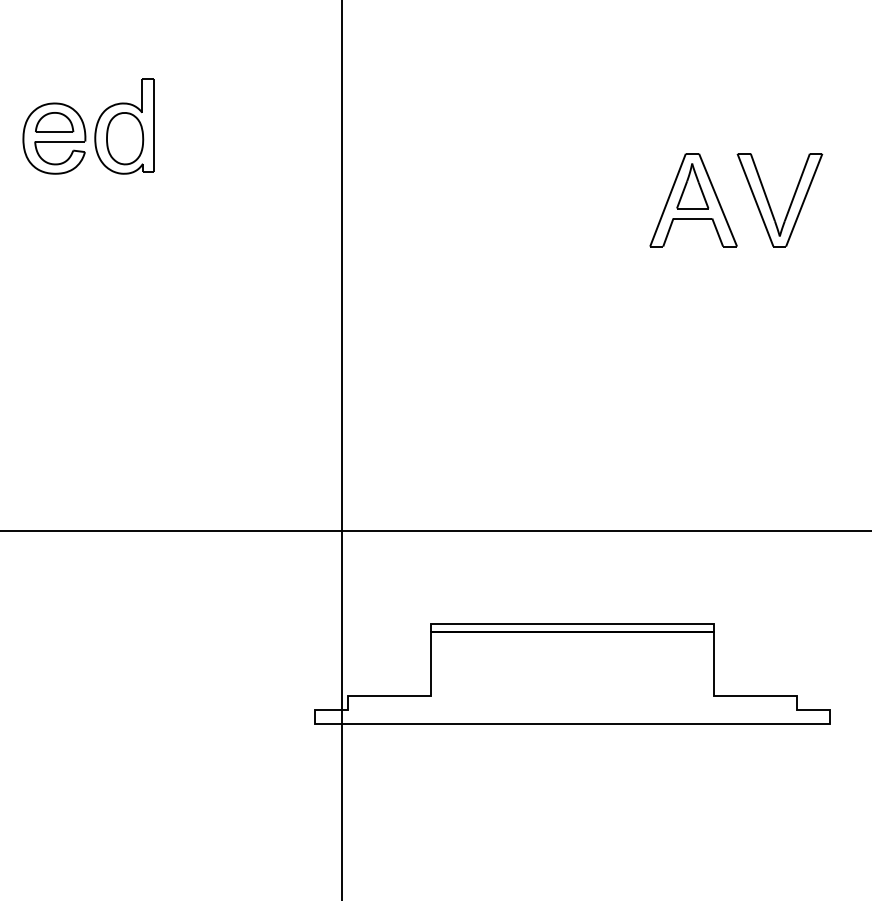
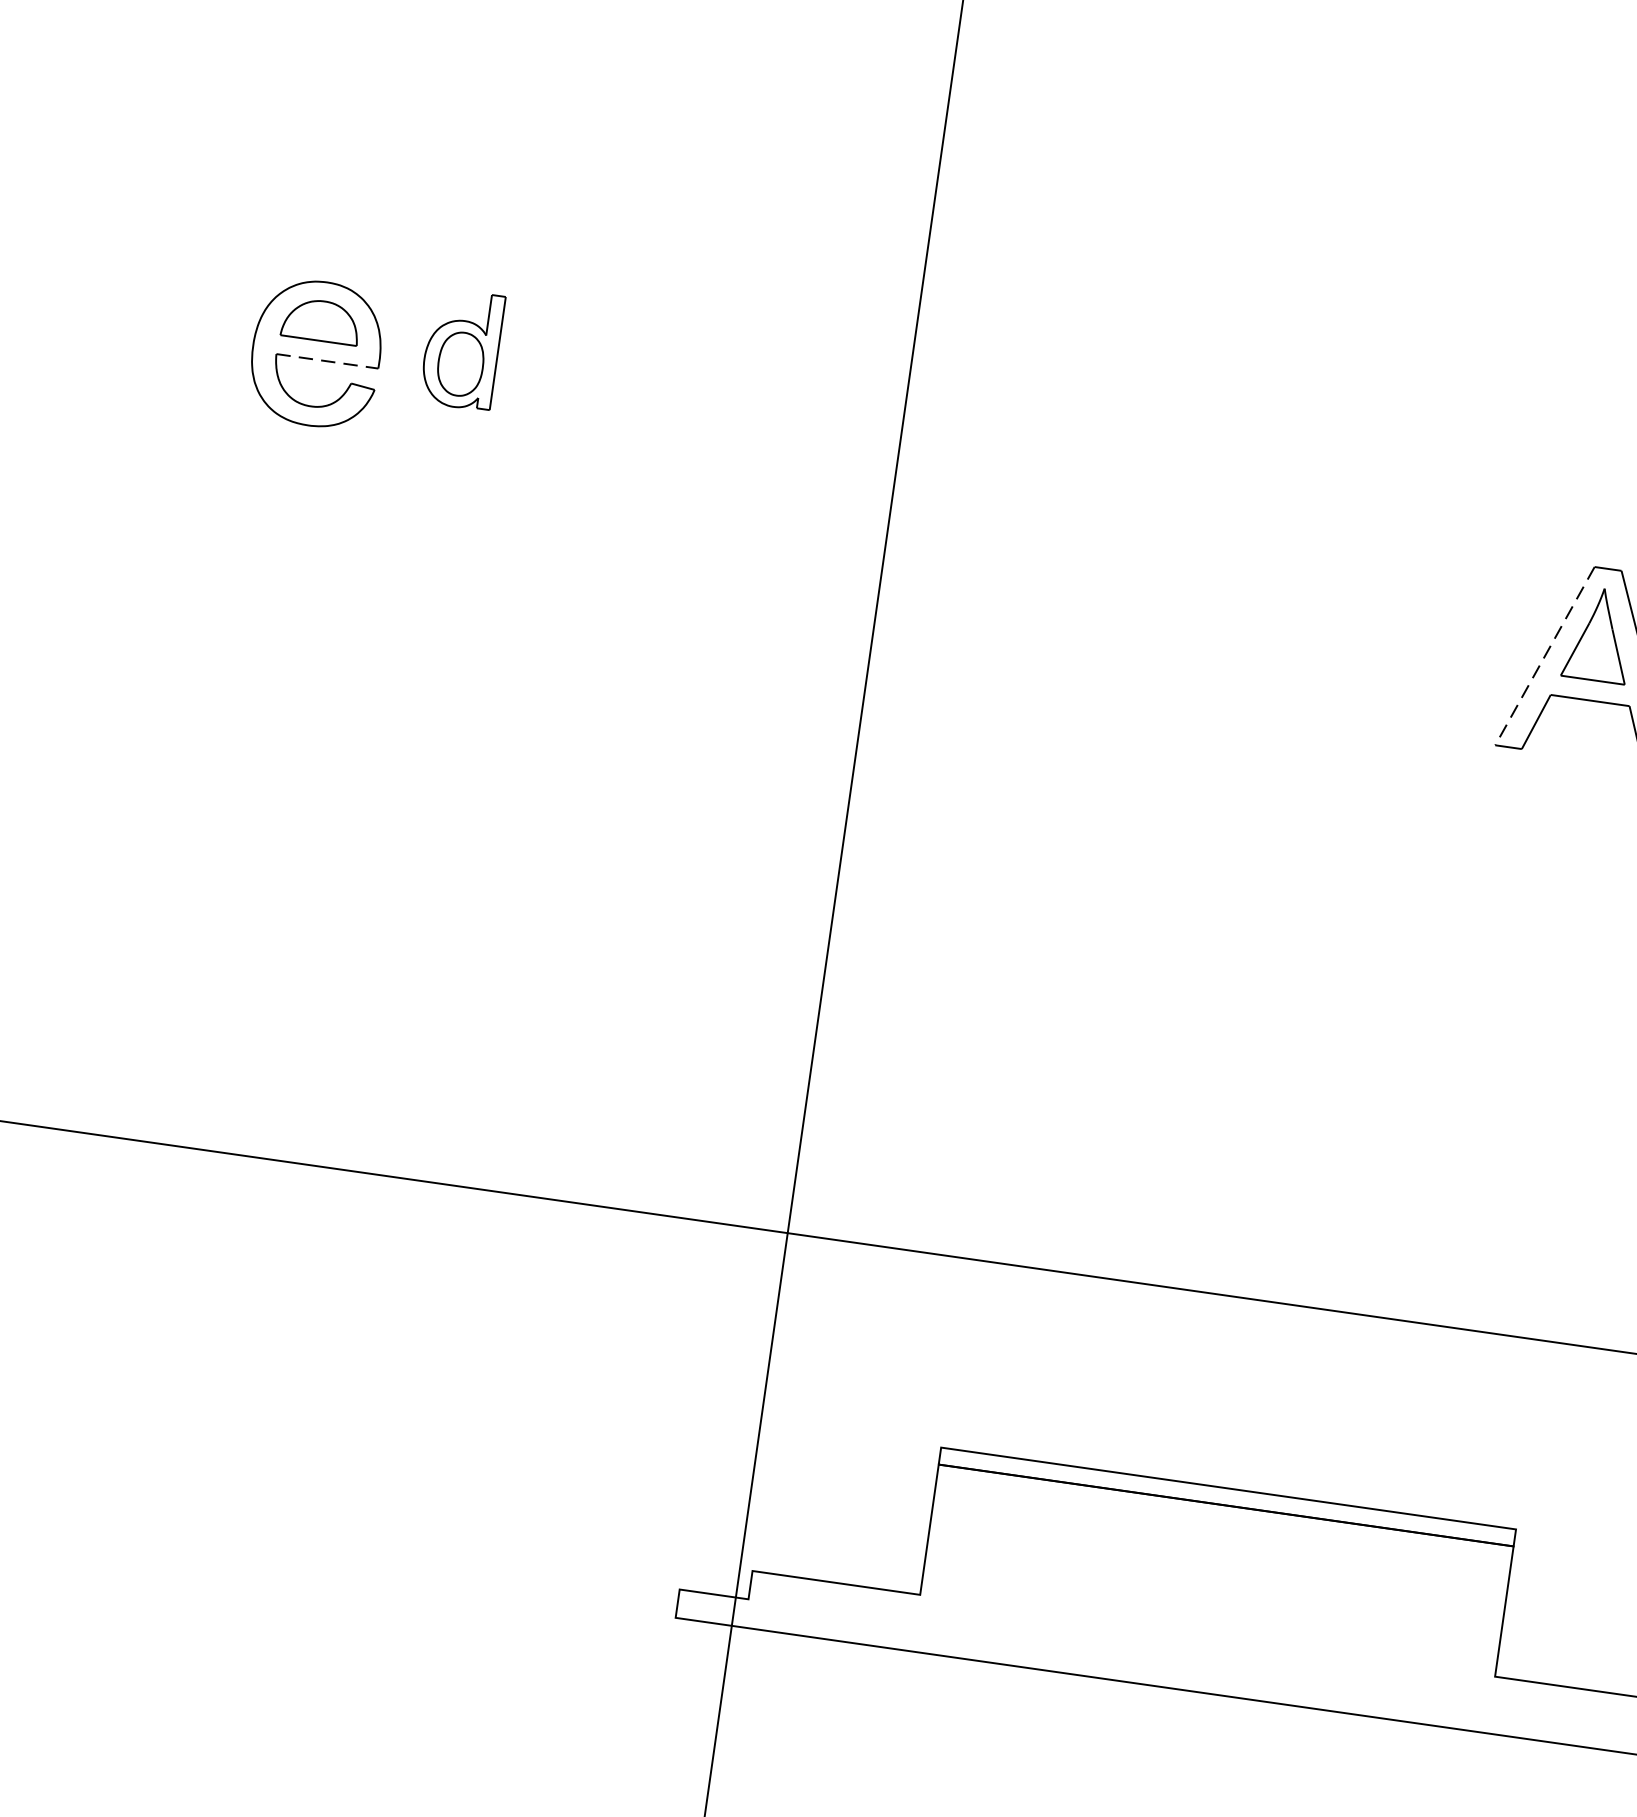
part: (124, 126) -> (462, 349), size x0.6
line: (60, 141) -> (327, 361), solid -> dashed
line: (668, 200) -> (1545, 656), solid -> dashed

